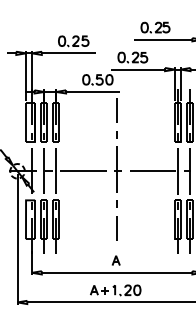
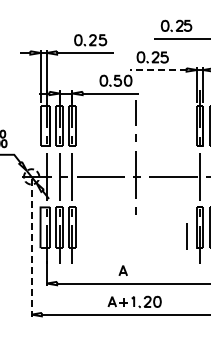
line: (137, 70) -> (157, 70), solid -> dashed
line: (116, 228) -> (186, 236), moved
line: (17, 239) -> (31, 248), solid -> dashed
part: (115, 260) -> (122, 270), moved

